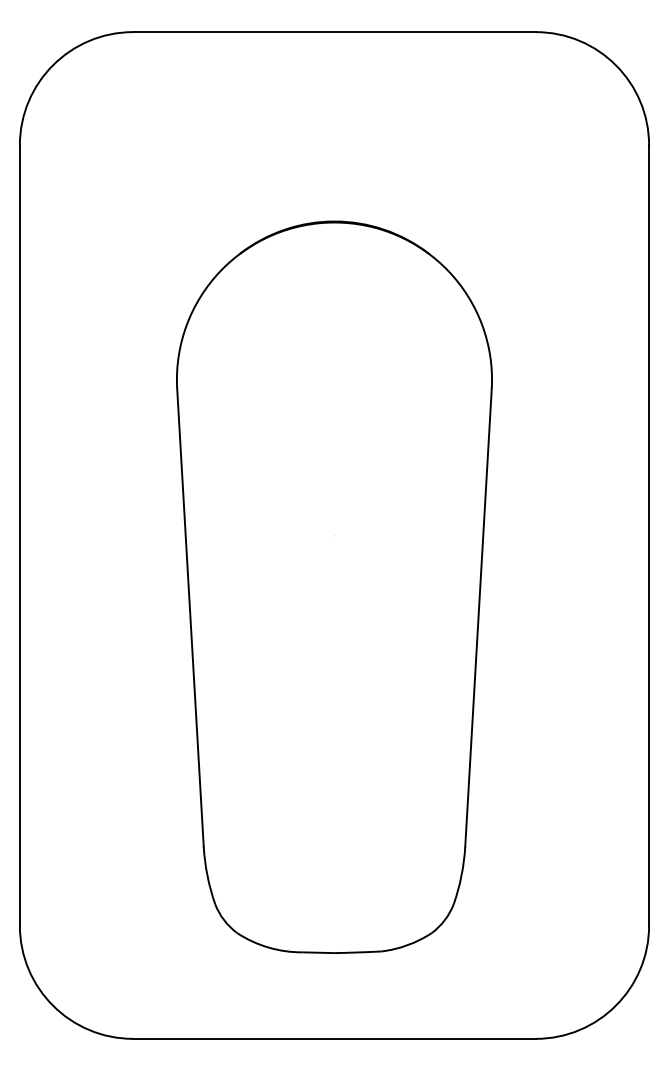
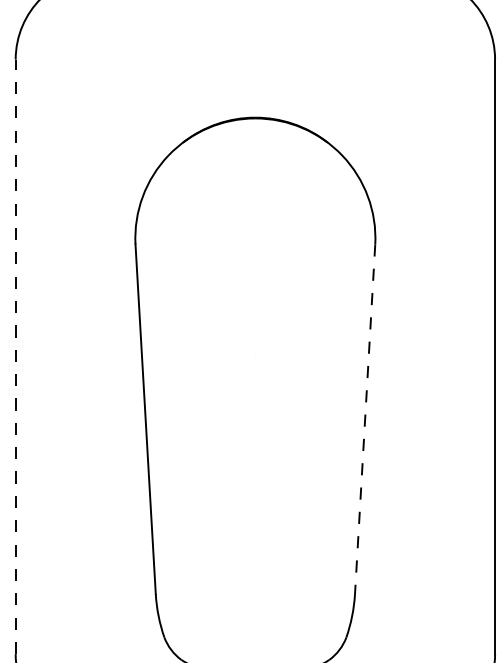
line: (19, 535) -> (15, 356), solid -> dashed
line: (478, 617) -> (365, 419), solid -> dashed

